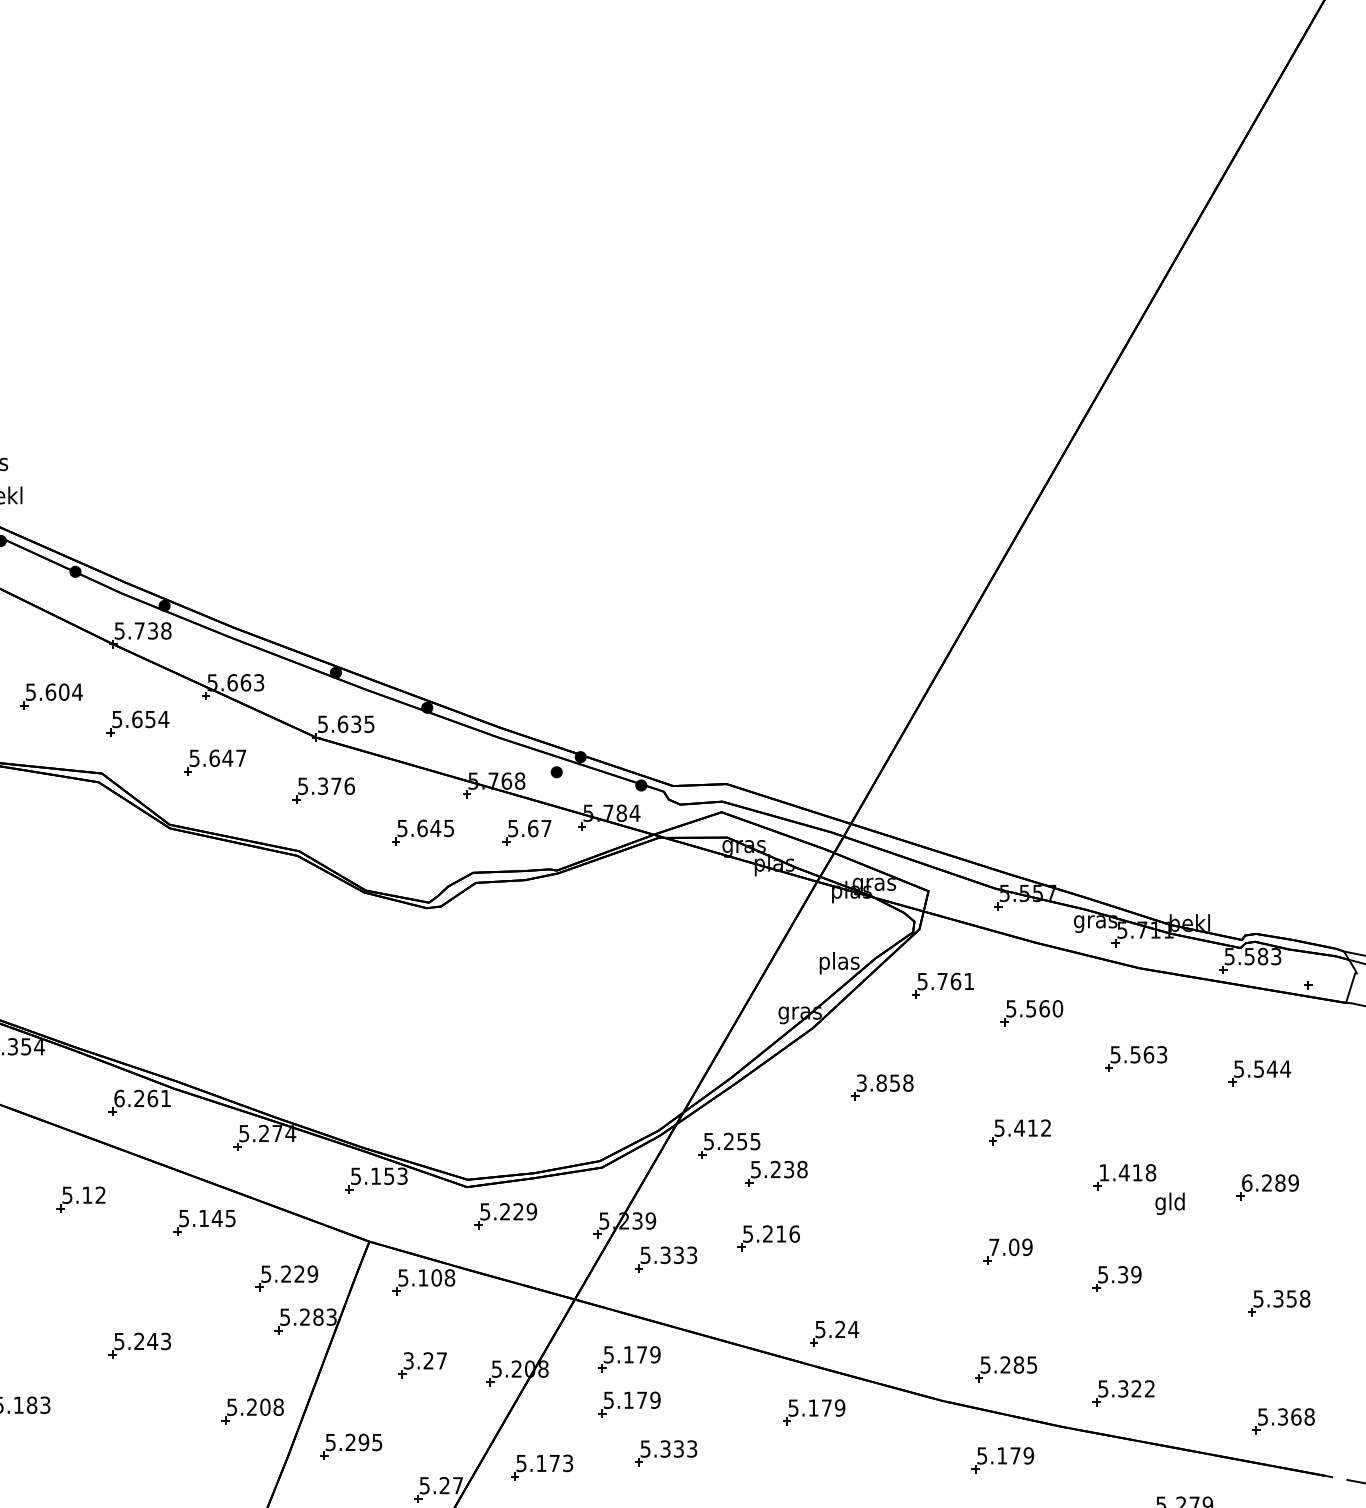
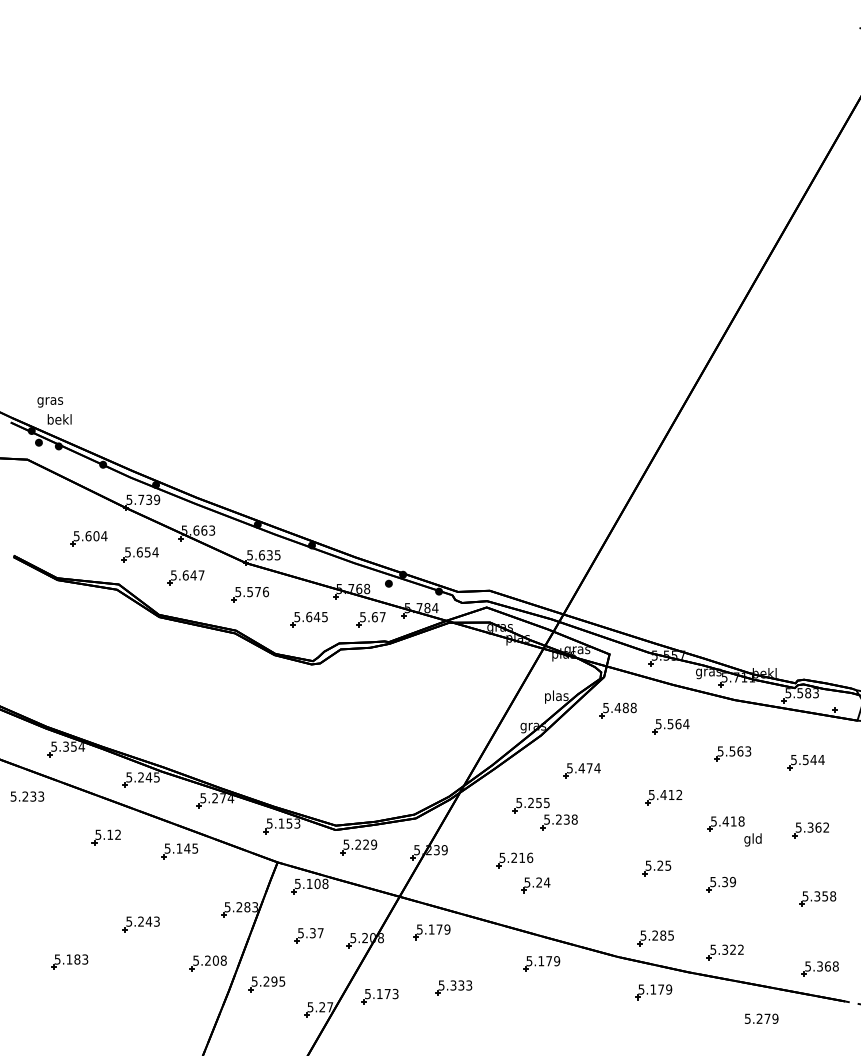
text: (167, 630) -> (157, 499), 5.738 -> 5.739
text: (323, 785) -> (250, 591), 5.376 -> 5.576
text: (955, 980) -> (625, 707), 5.761 -> 5.488
text: (1058, 1009) -> (686, 724), 5.560 -> 5.564
text: (884, 1083) -> (583, 768), 3.858 -> 5.474
text: (141, 1098) -> (142, 777), 6.261 -> 5.245
part: (751, 1159) -> (544, 813), moved
text: (1103, 1172) -> (713, 821), 1.418 -> 5.418
text: (1270, 1182) -> (812, 827), 6.289 -> 5.362
text: (1010, 1246) -> (658, 865), 7.09 -> 5.25
part: (665, 1258) -> (453, 872), removed
part: (286, 1278) -> (228, 884), removed
part: (834, 1334) -> (535, 885), moved
text: (417, 1361) -> (306, 933), 3.27 -> 5.37
part: (628, 1405) -> (431, 959), removed

